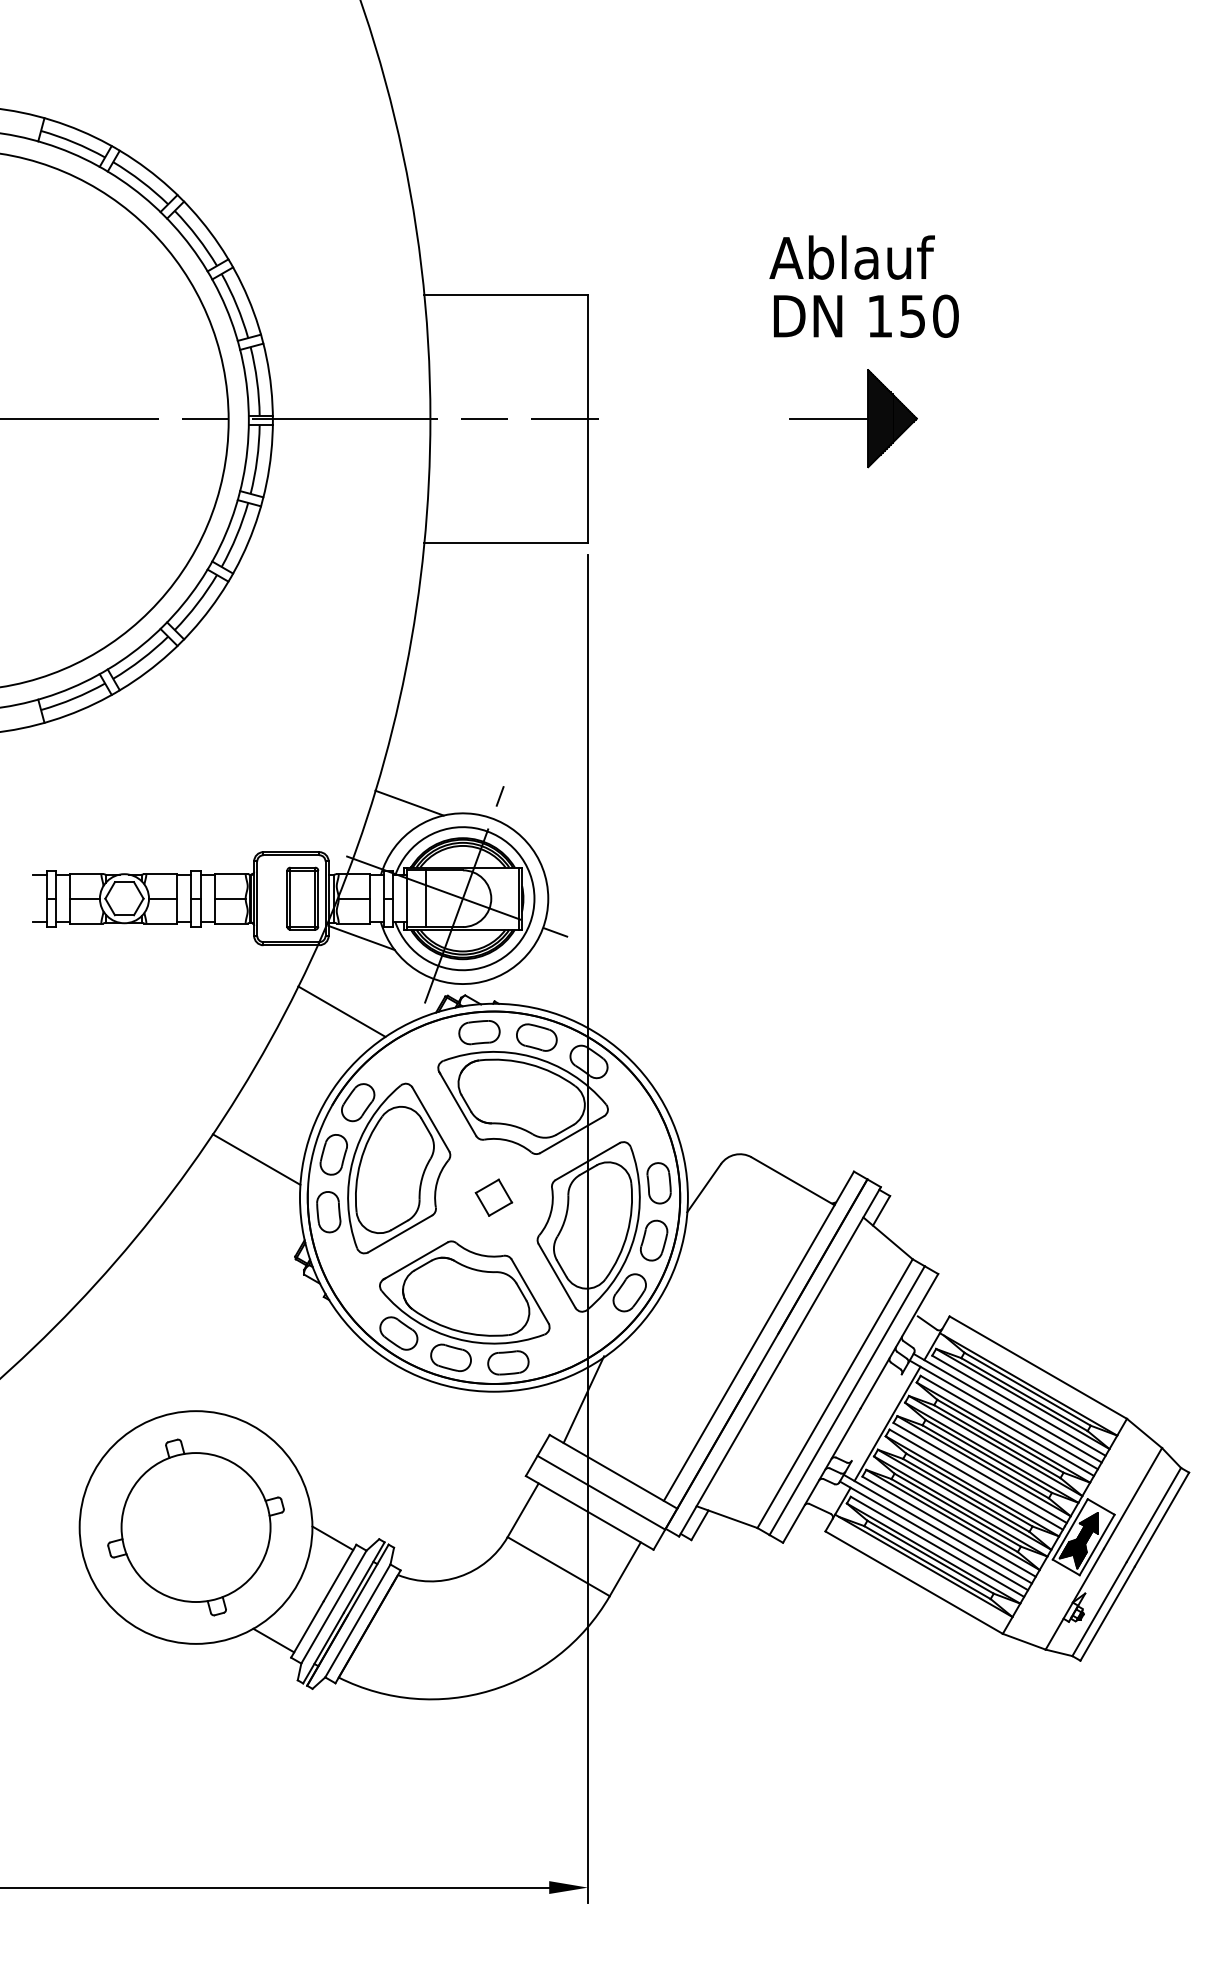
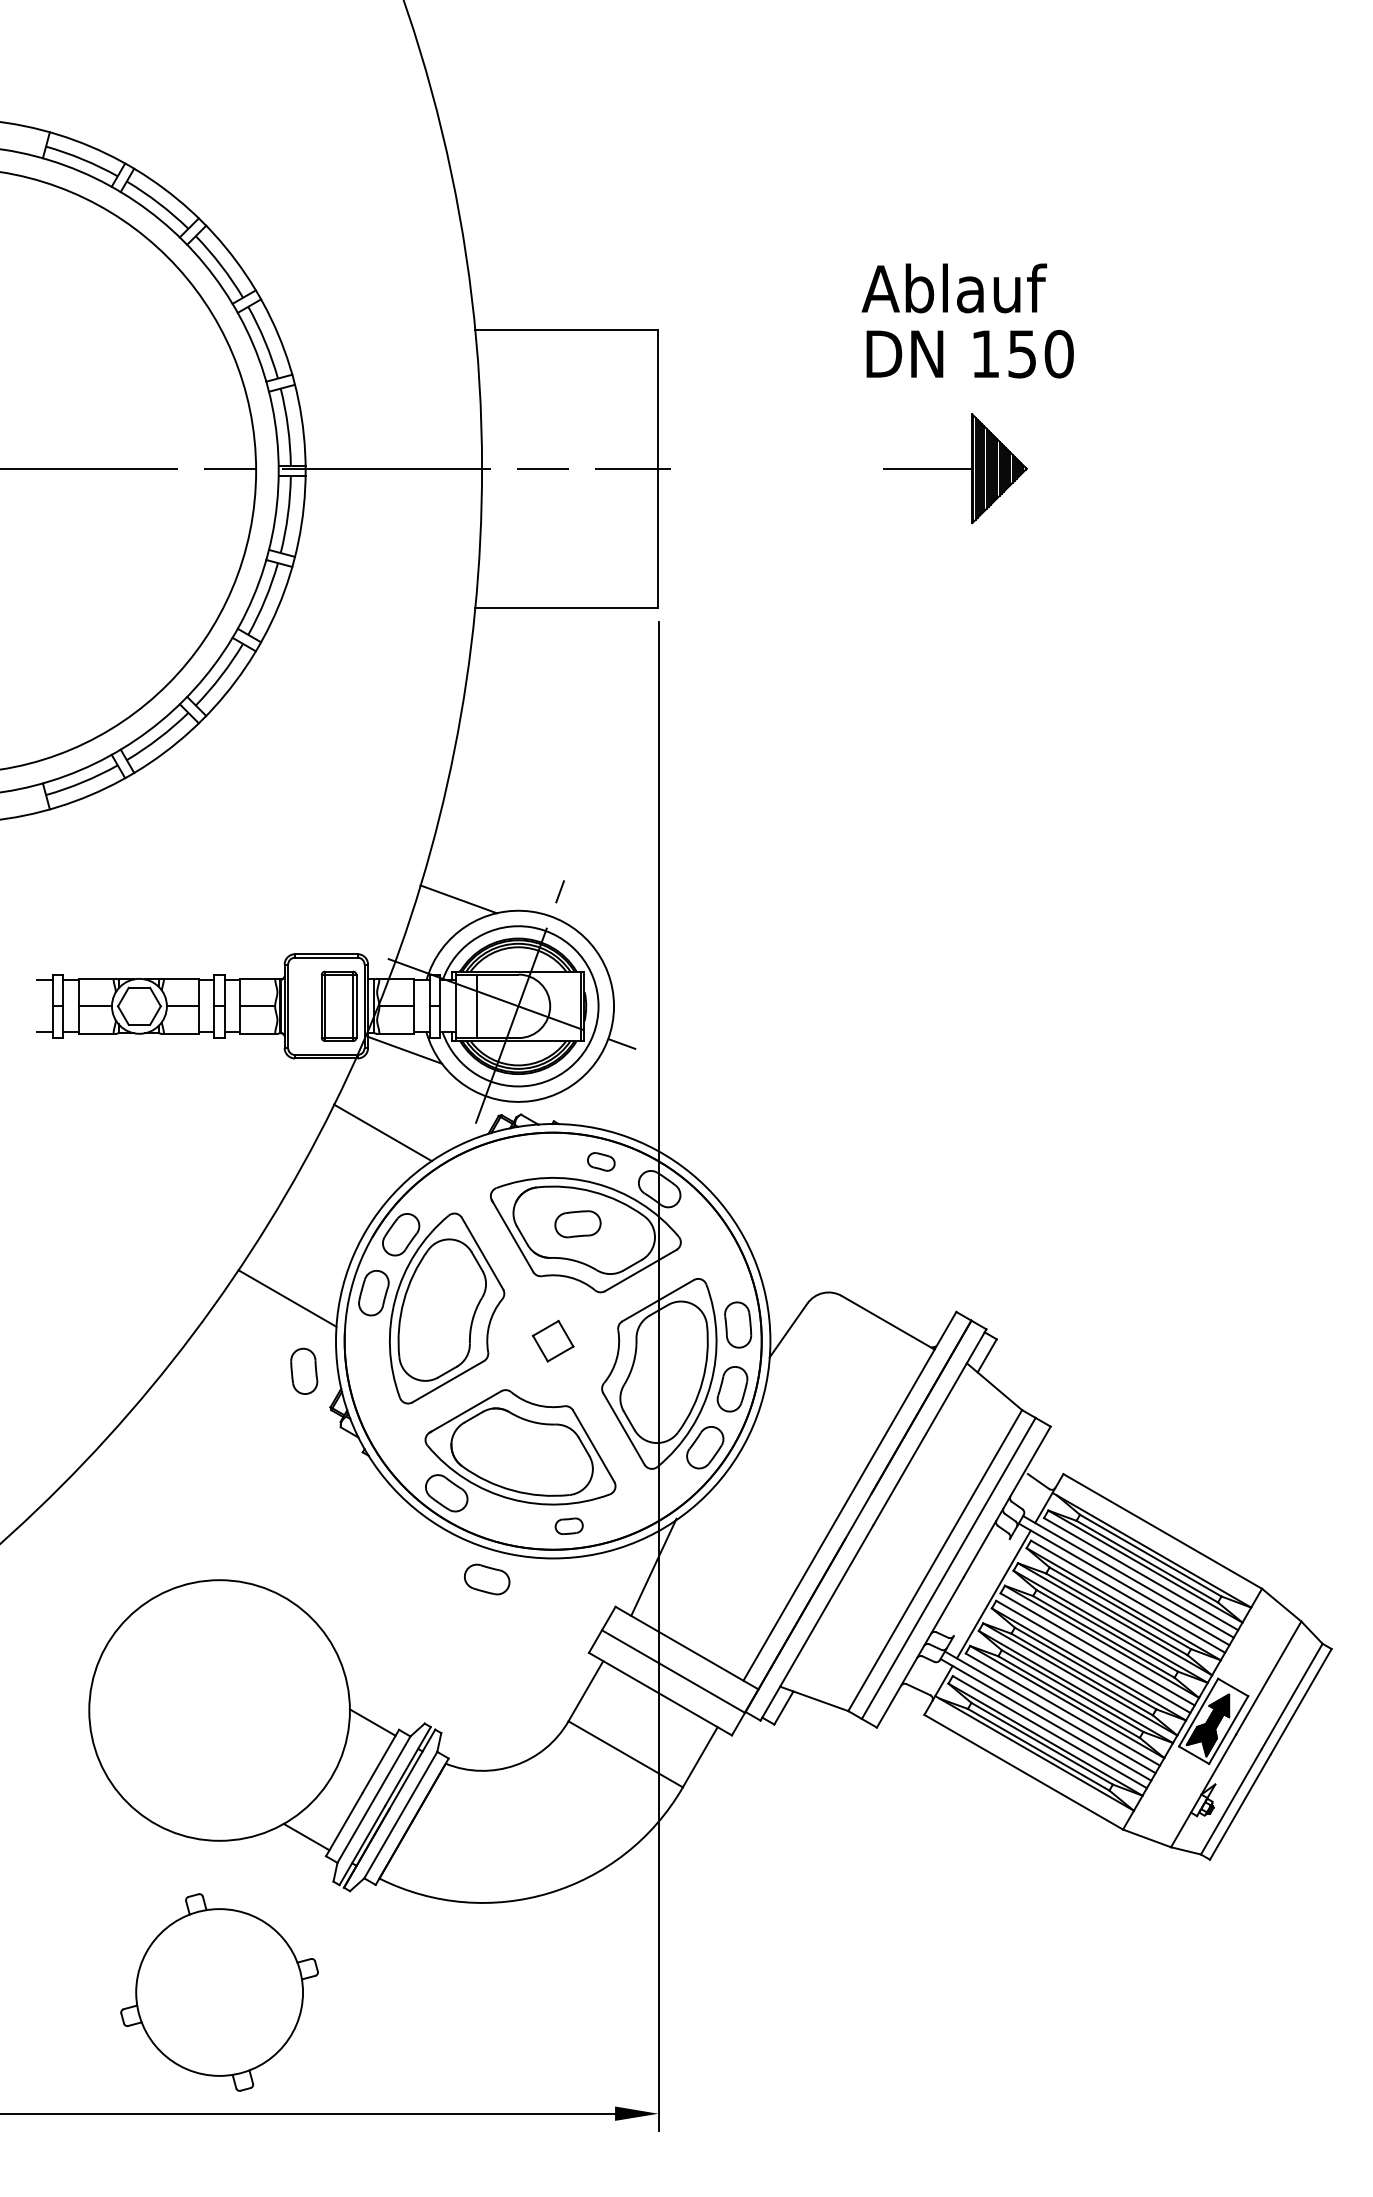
part: (479, 1032) -> (577, 1224), moved
part: (537, 1037) -> (601, 1161), size x0.6
part: (329, 1211) -> (304, 1370), moved
part: (450, 1357) -> (486, 1579), moved
part: (507, 1363) -> (568, 1526), size x0.6
part: (195, 1527) -> (219, 1992), moved

